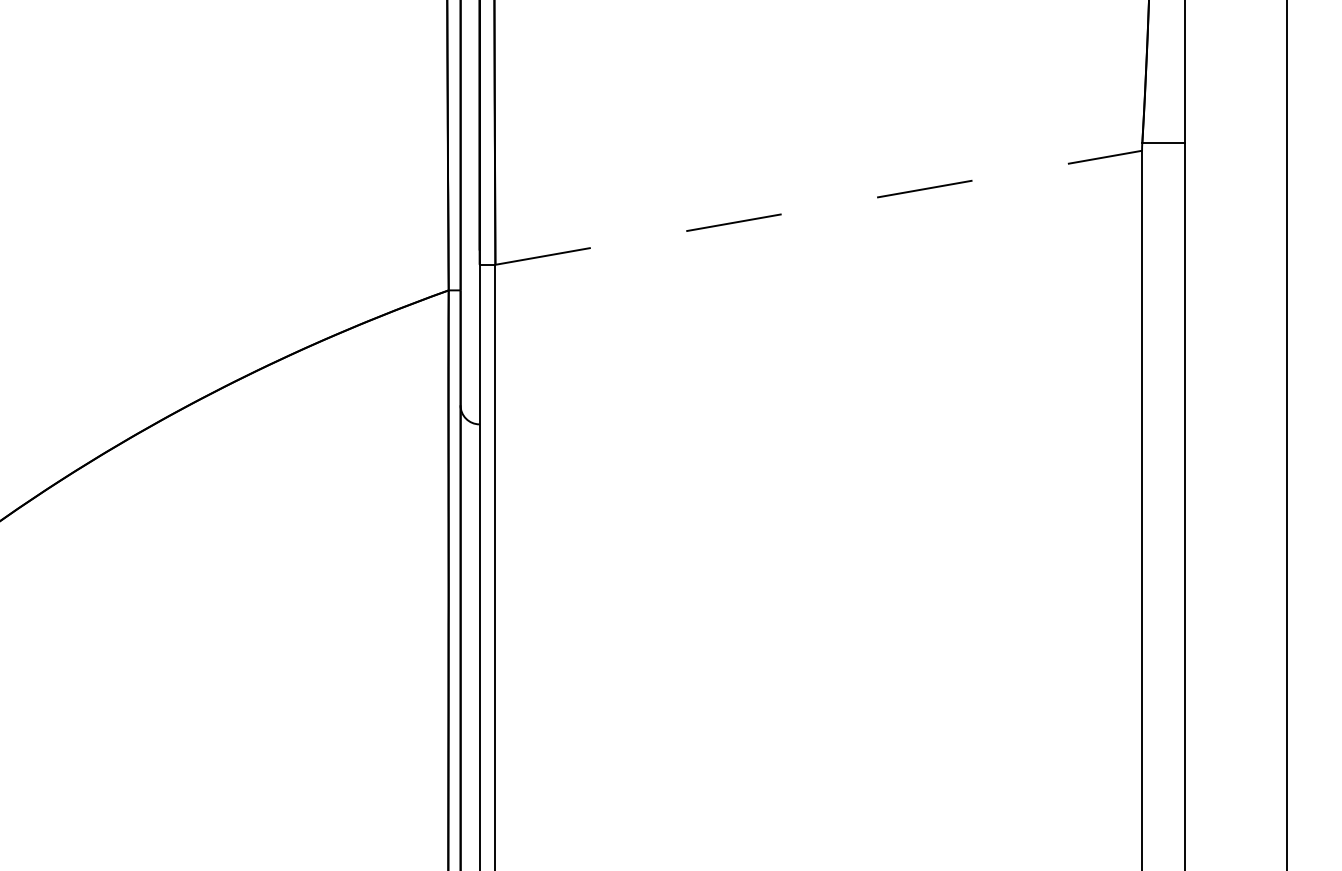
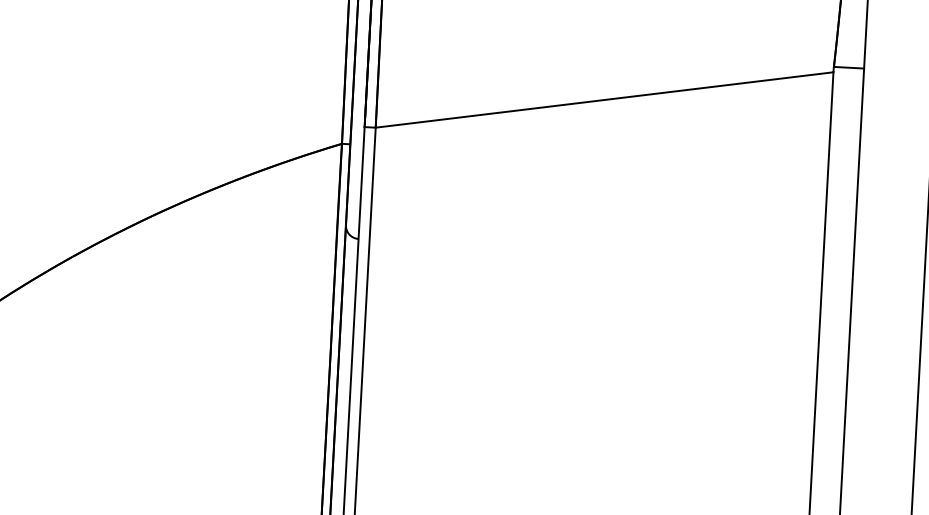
line: (819, 207) -> (605, 99), dashed -> solid

